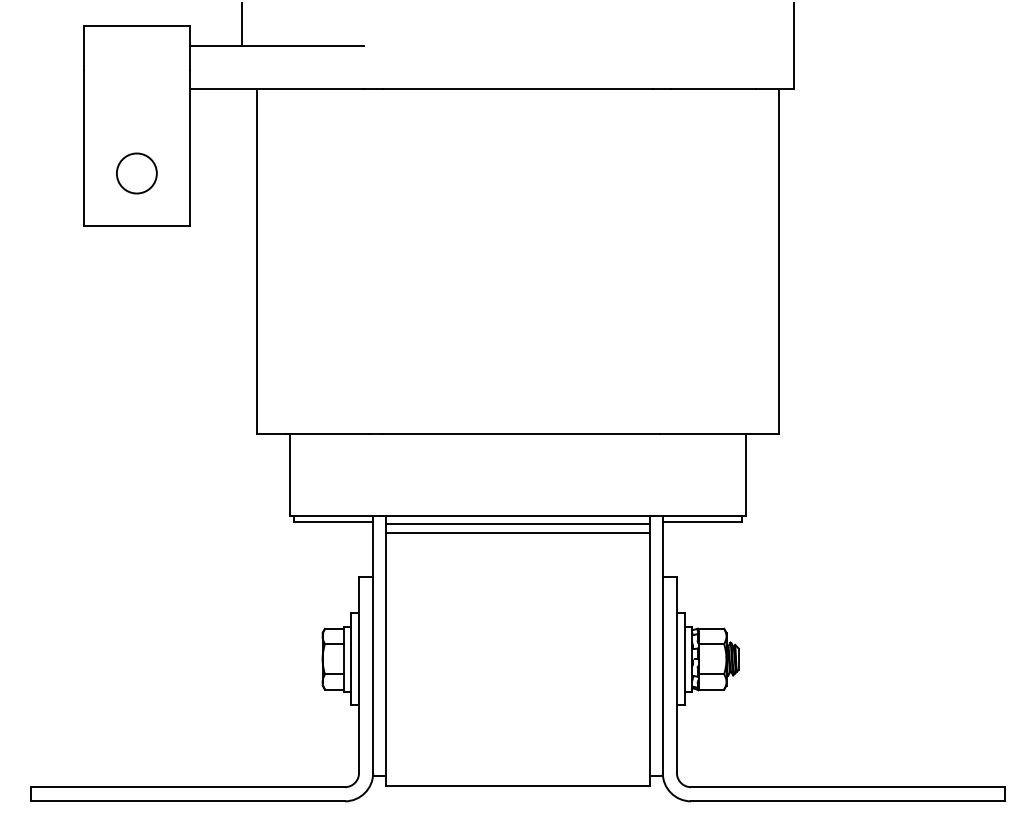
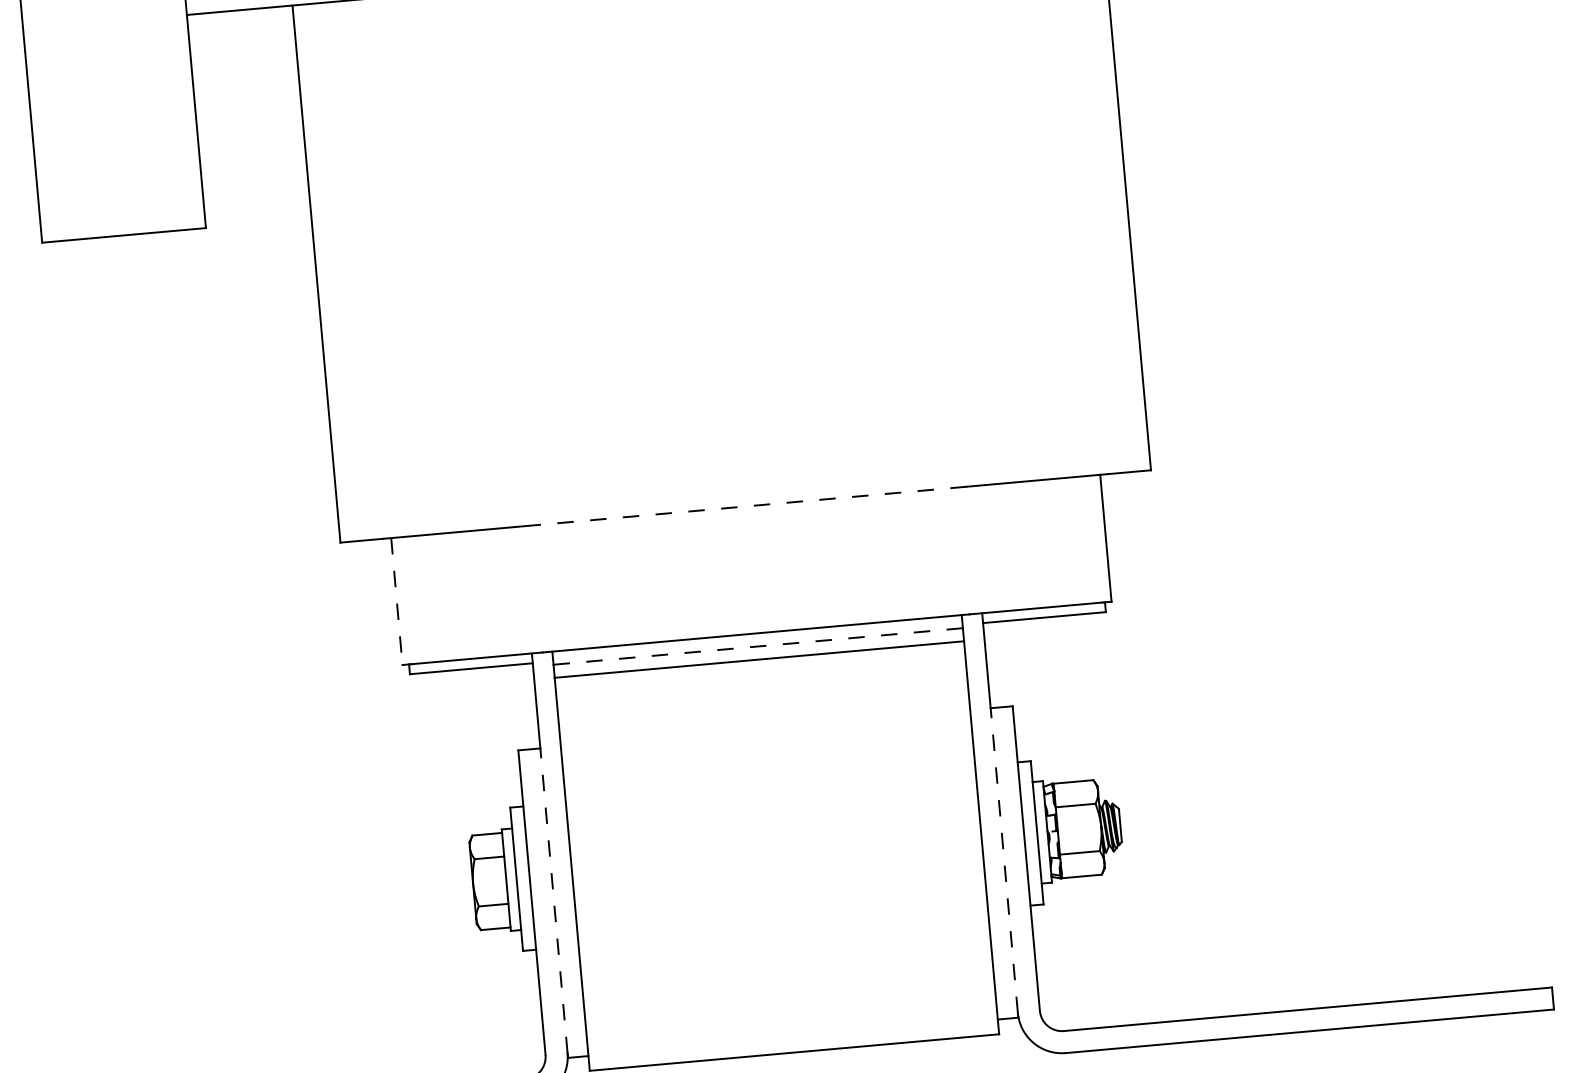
circle: (136, 173) -> (116, 153), removed
line: (521, 434) -> (751, 506), solid -> dashed
line: (290, 475) -> (397, 601), solid -> dashed
line: (517, 524) -> (757, 646), solid -> dashed
line: (373, 675) -> (554, 901), solid -> dashed
line: (662, 675) -> (1003, 861), solid -> dashed

